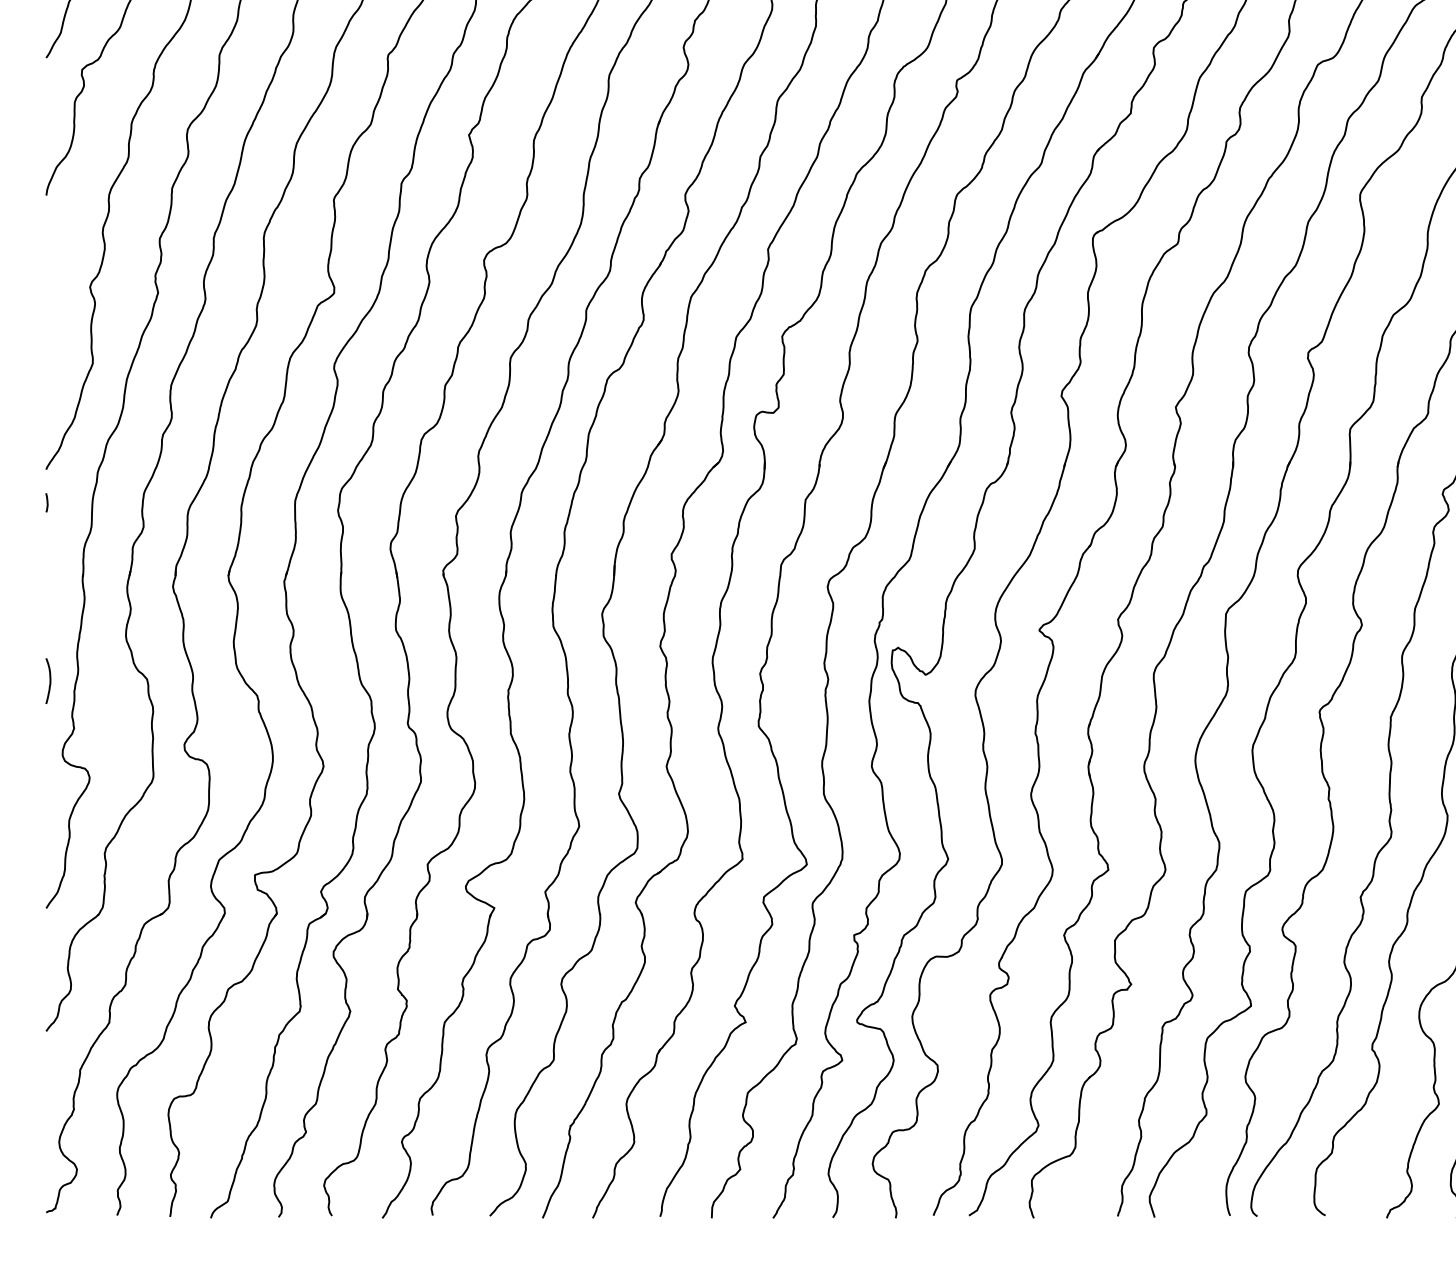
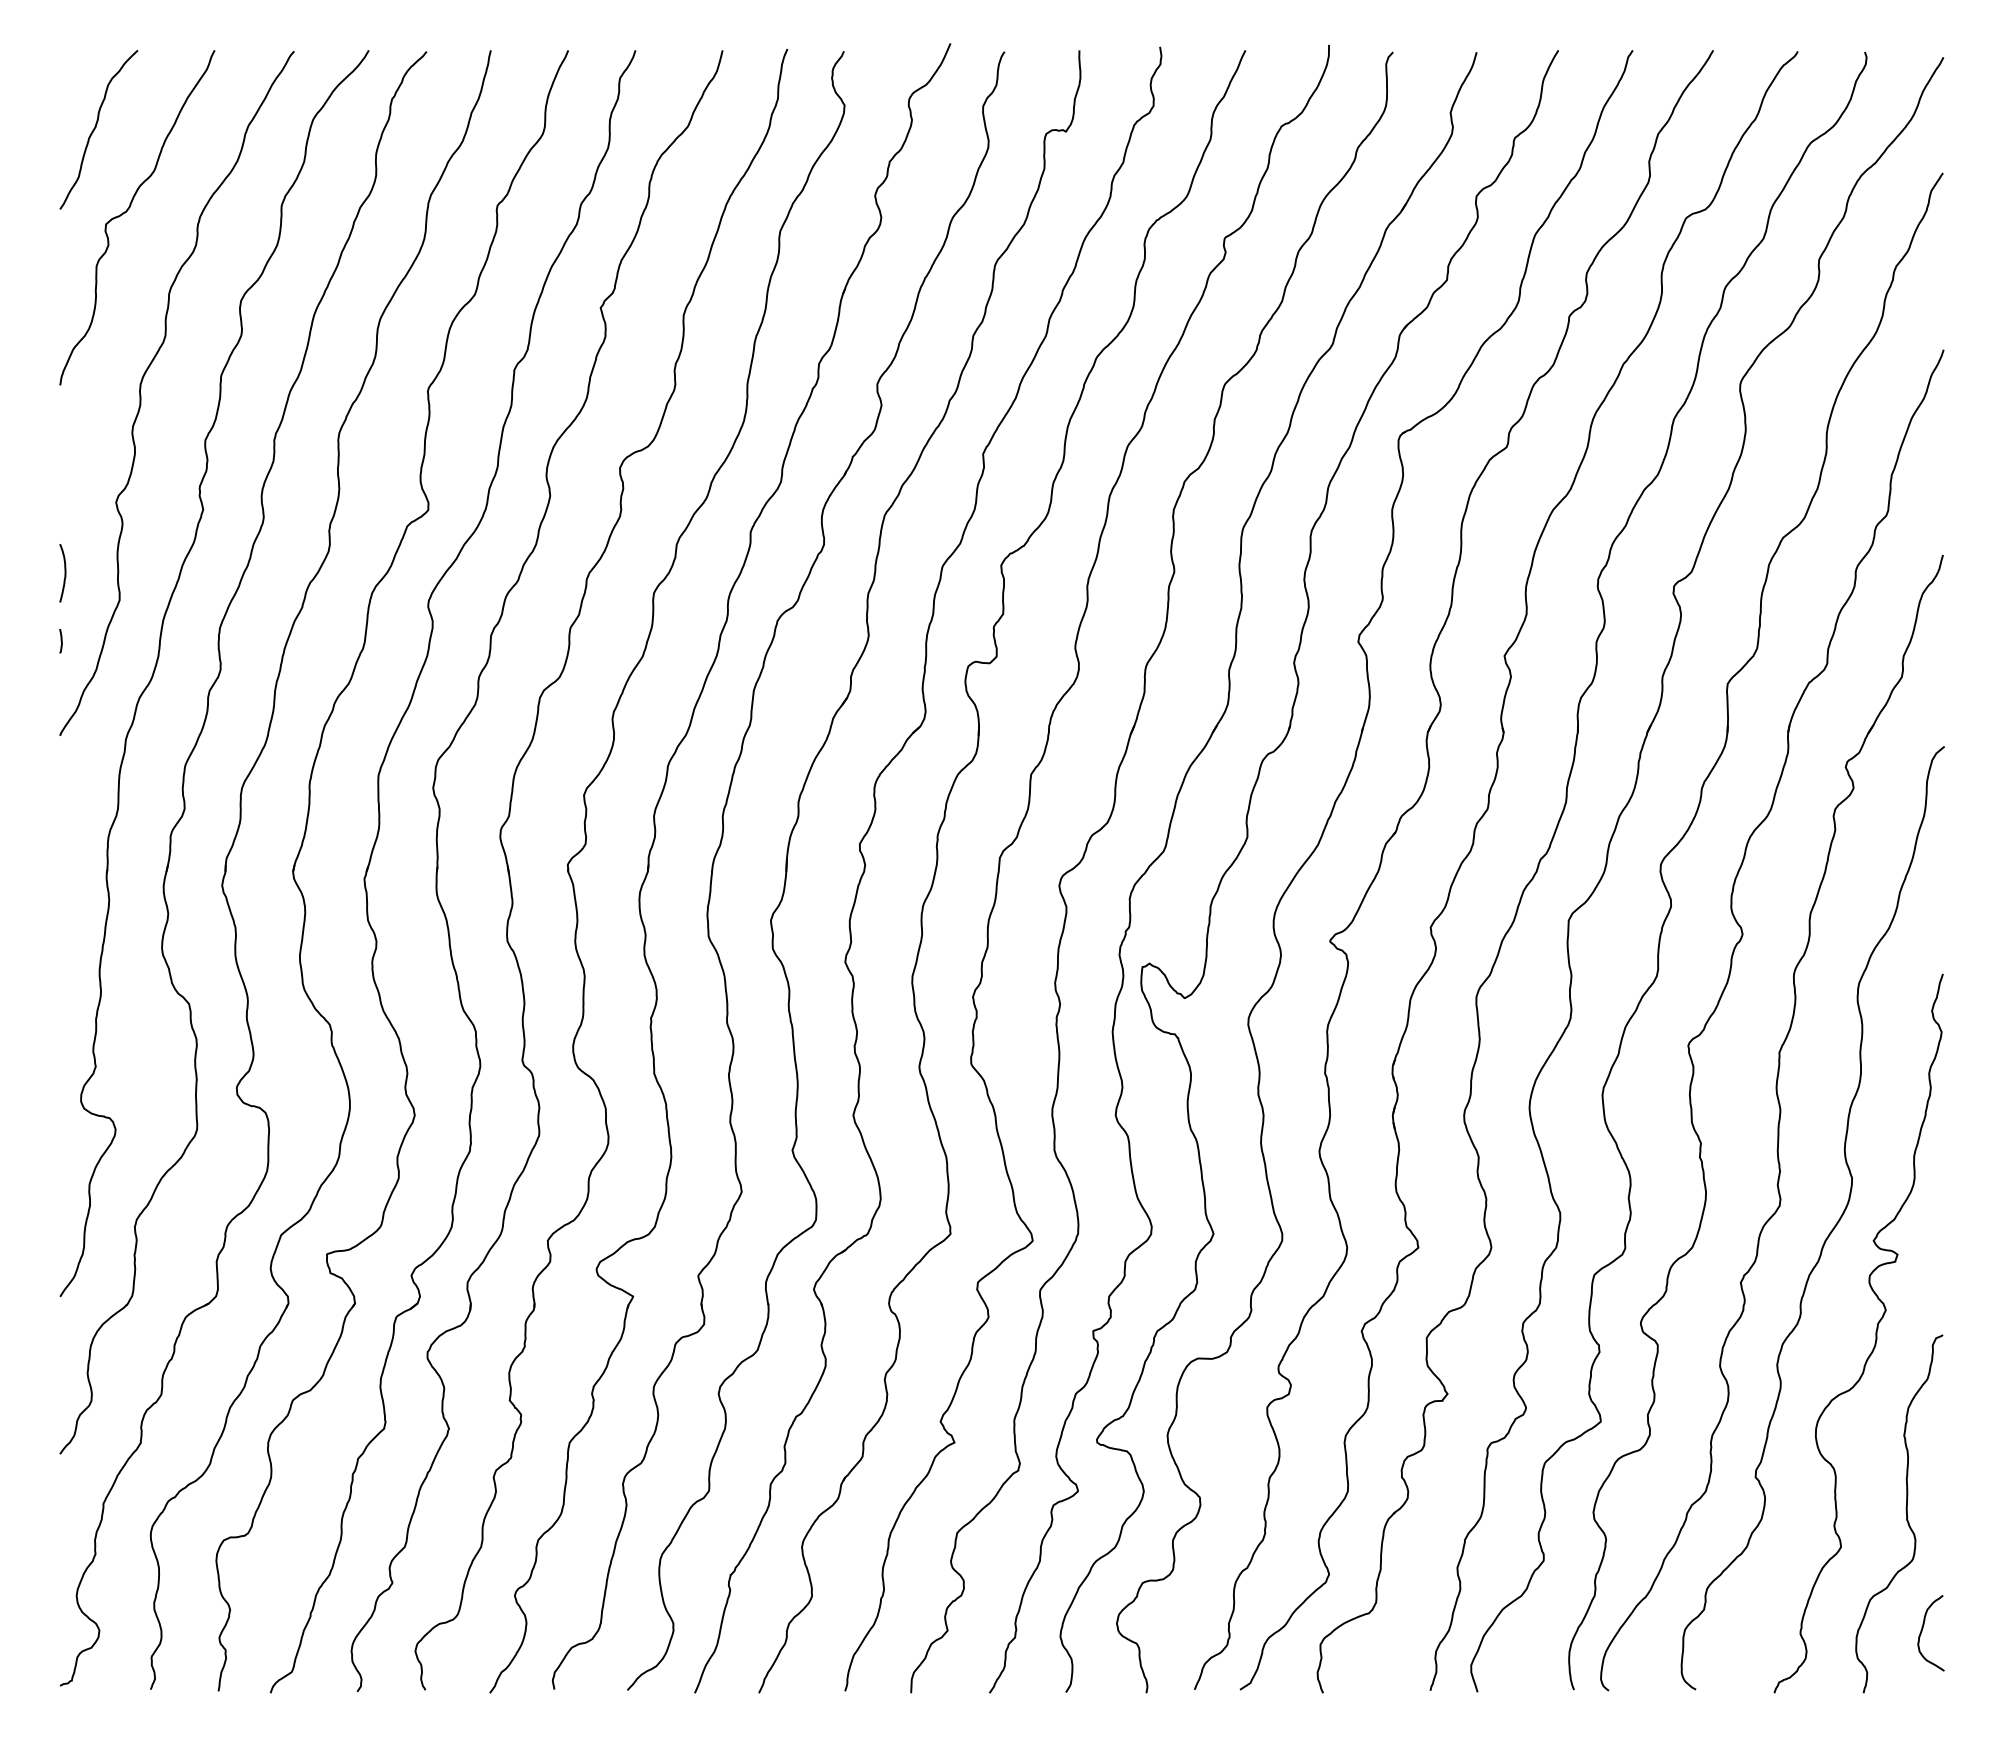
line: (46, 503) -> (60, 641), moved
curve: (49, 681) -> (64, 573), moved

